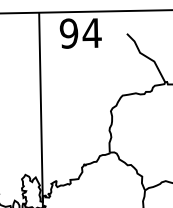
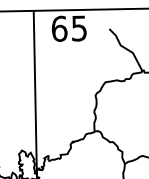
text: (80, 33) -> (69, 28), 94 -> 65

